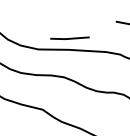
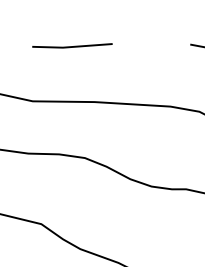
line: (69, 37) -> (71, 44), moved

